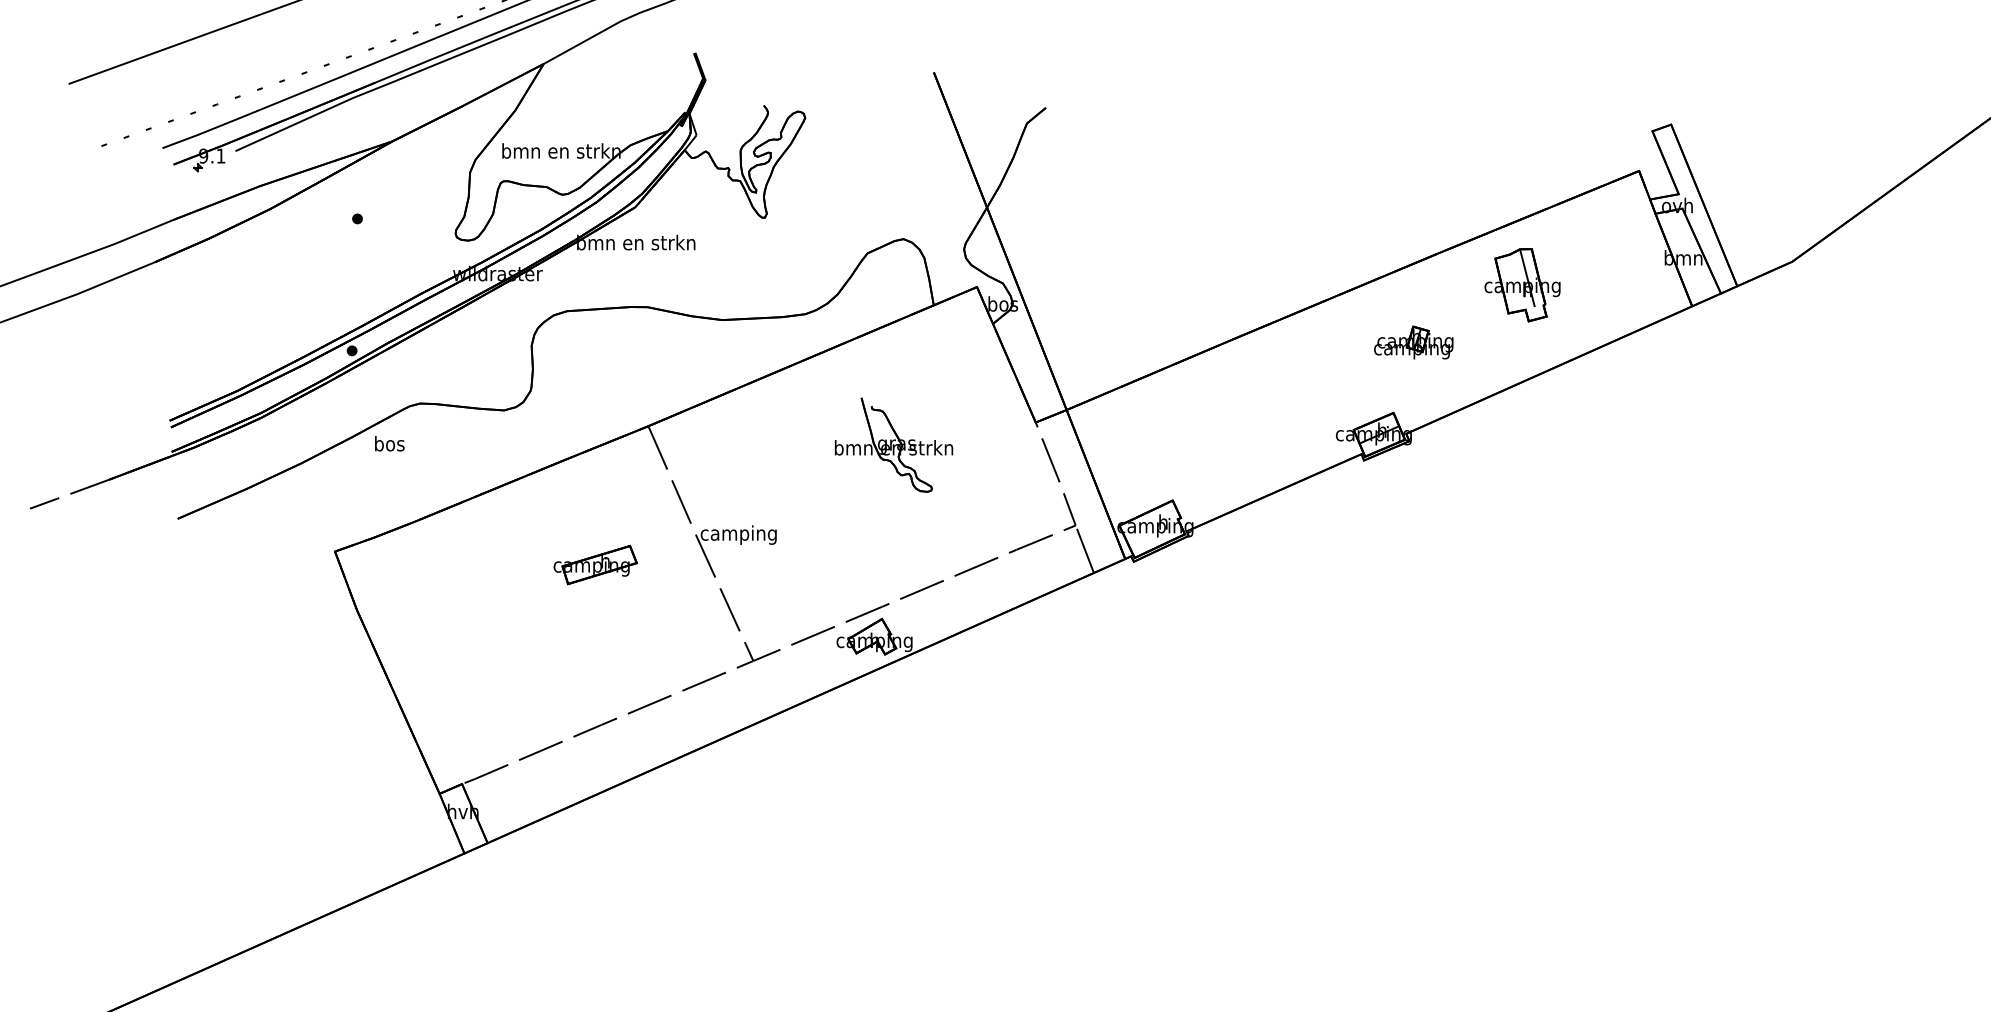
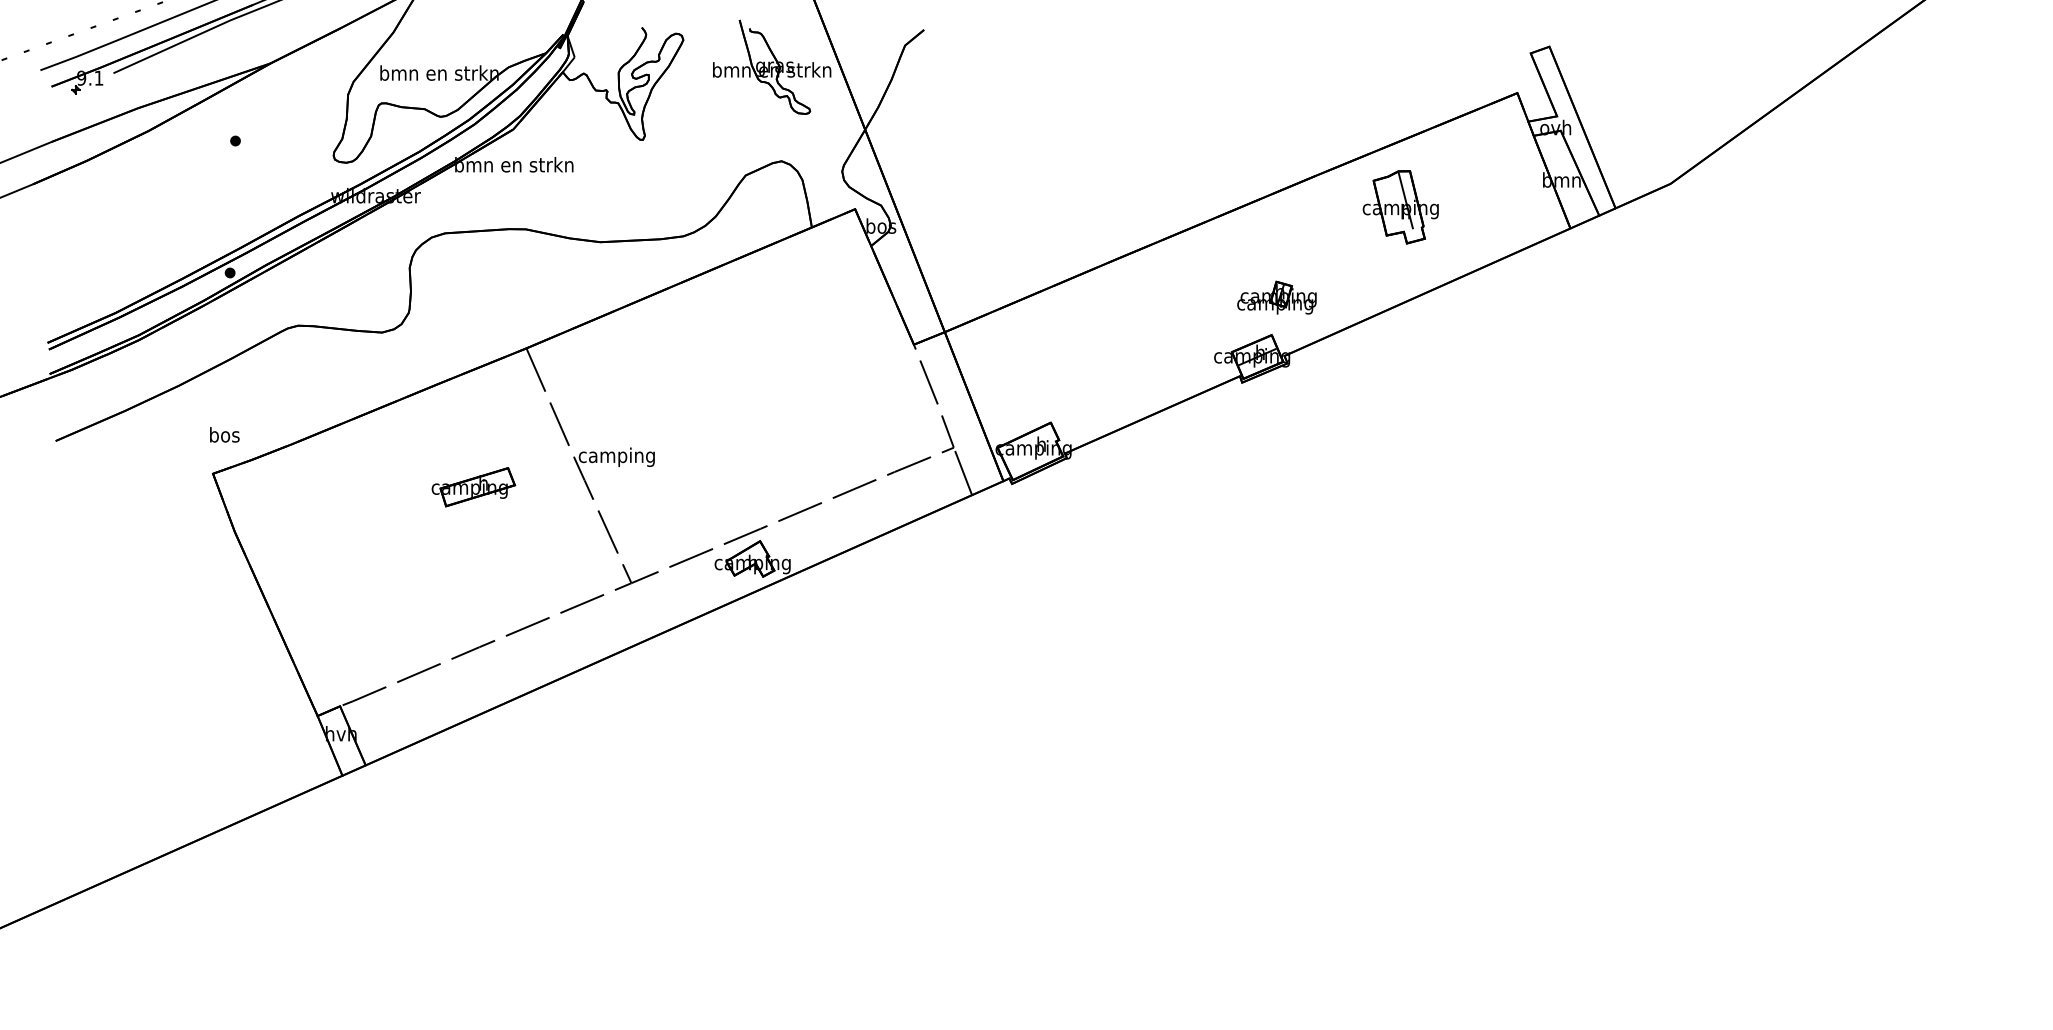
part: (1413, 342) -> (1276, 297), moved
text: (389, 443) -> (224, 434), moved
part: (894, 444) -> (772, 66), moved

